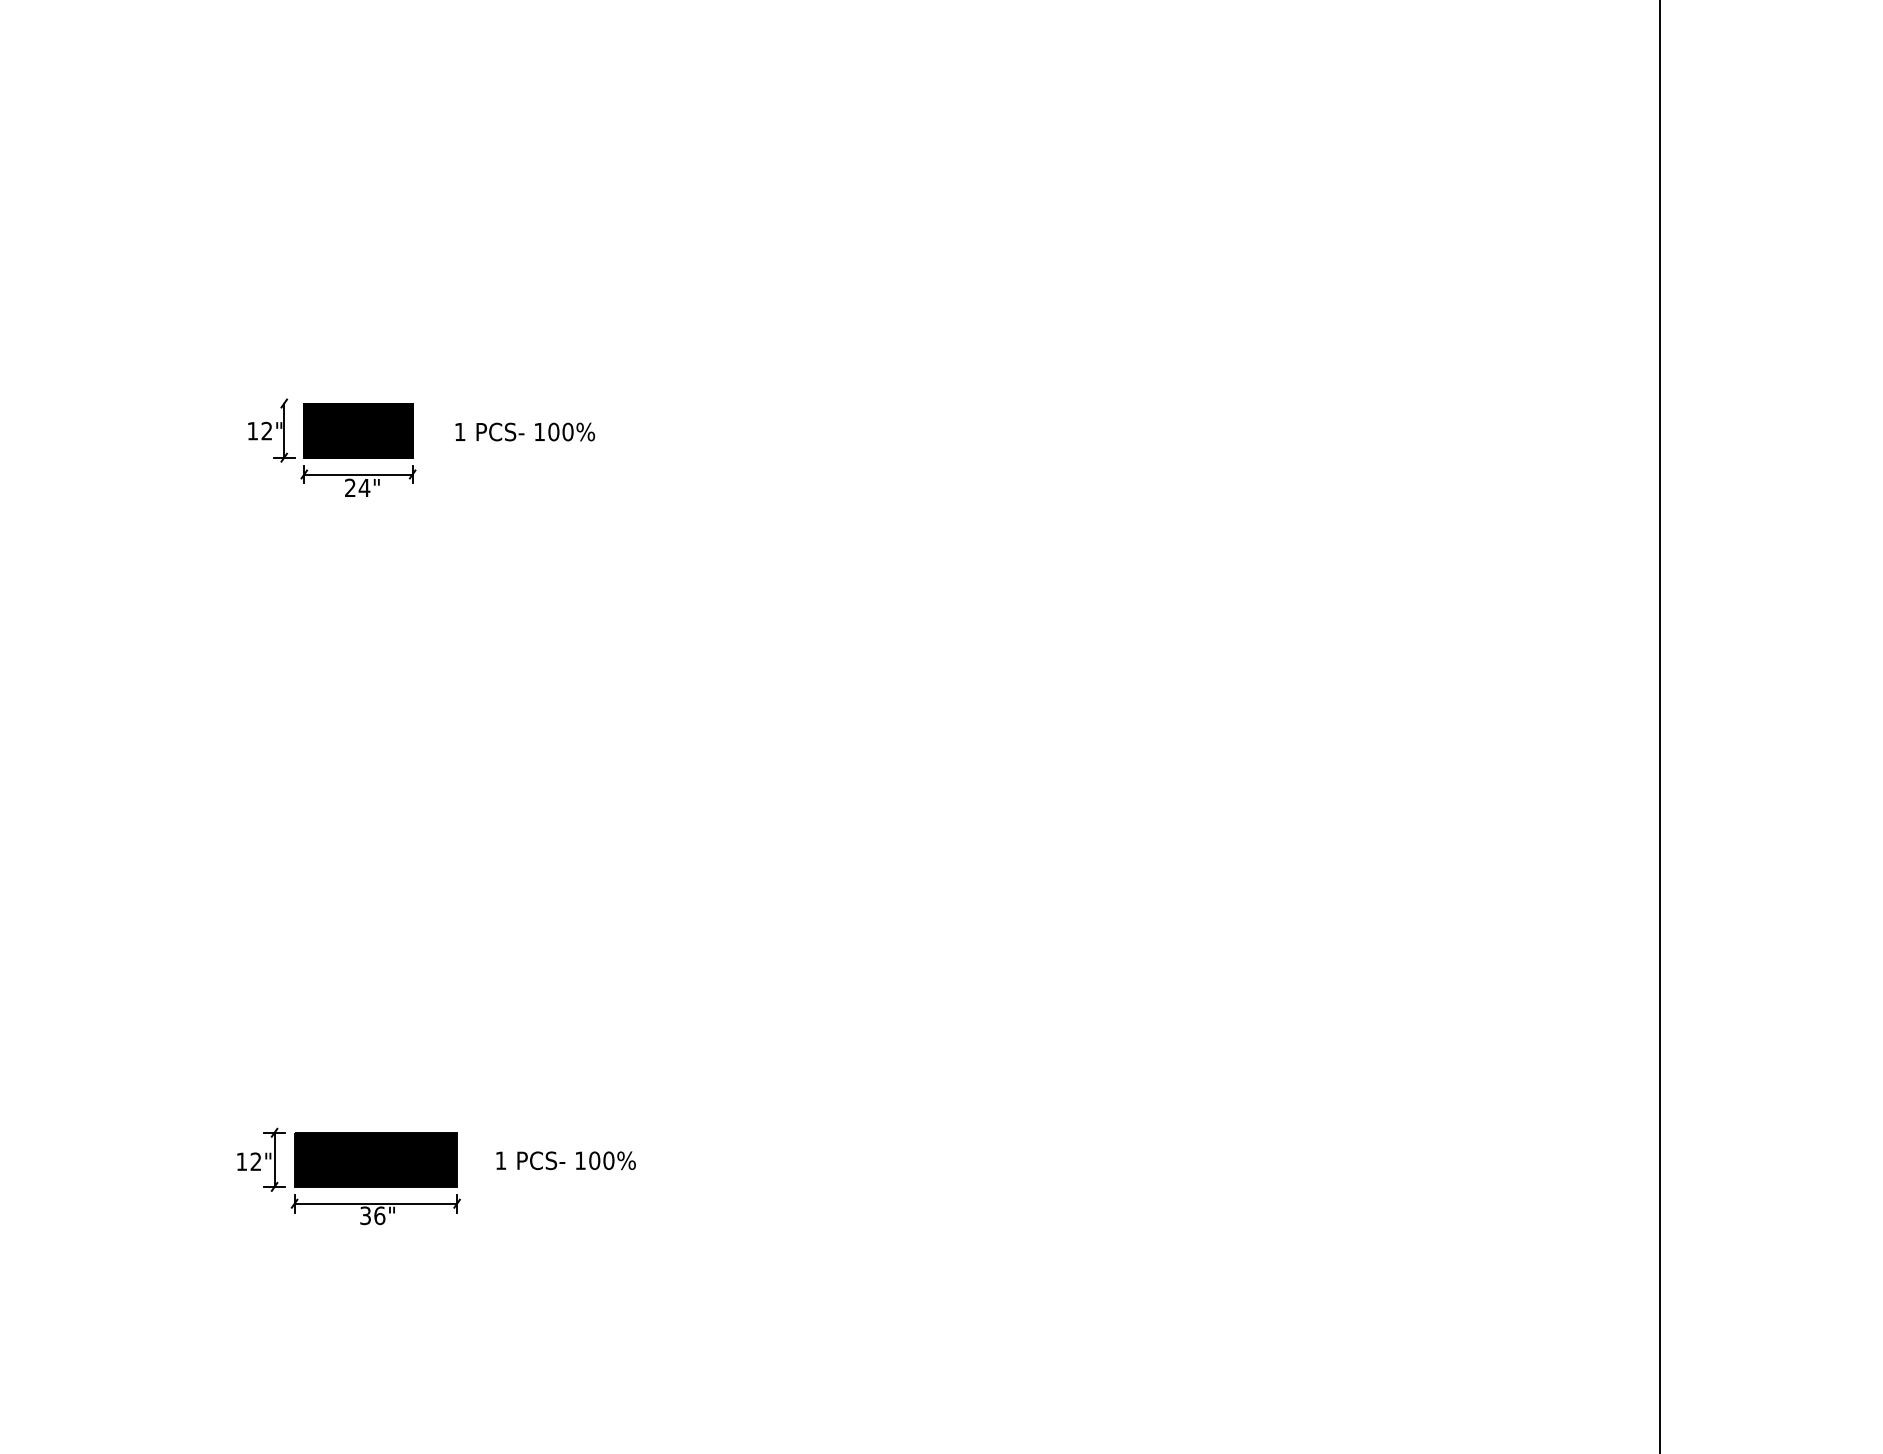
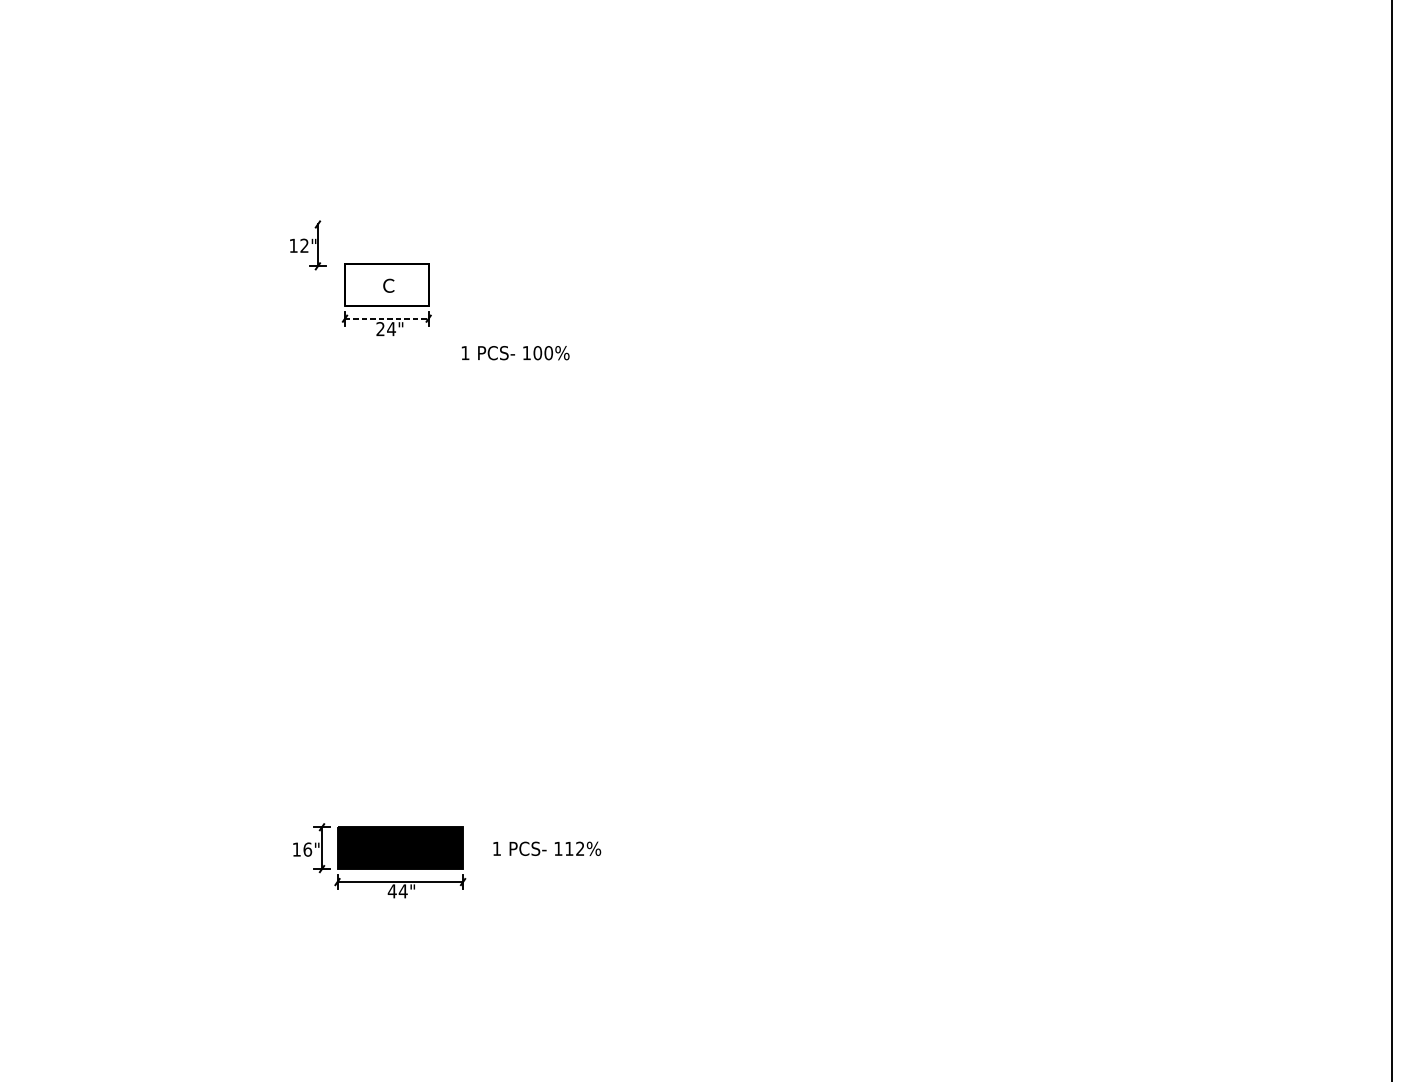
fill: (358, 429) -> (386, 283), removed
part: (271, 430) -> (308, 245), moved
text: (525, 431) -> (515, 352), moved
line: (358, 474) -> (386, 318), solid -> dashed
text: (601, 1160) -> (574, 848), 100% -> 112%
text: (255, 1161) -> (307, 849), 12" -> 16"
text: (372, 1215) -> (397, 891), 36" -> 44"

